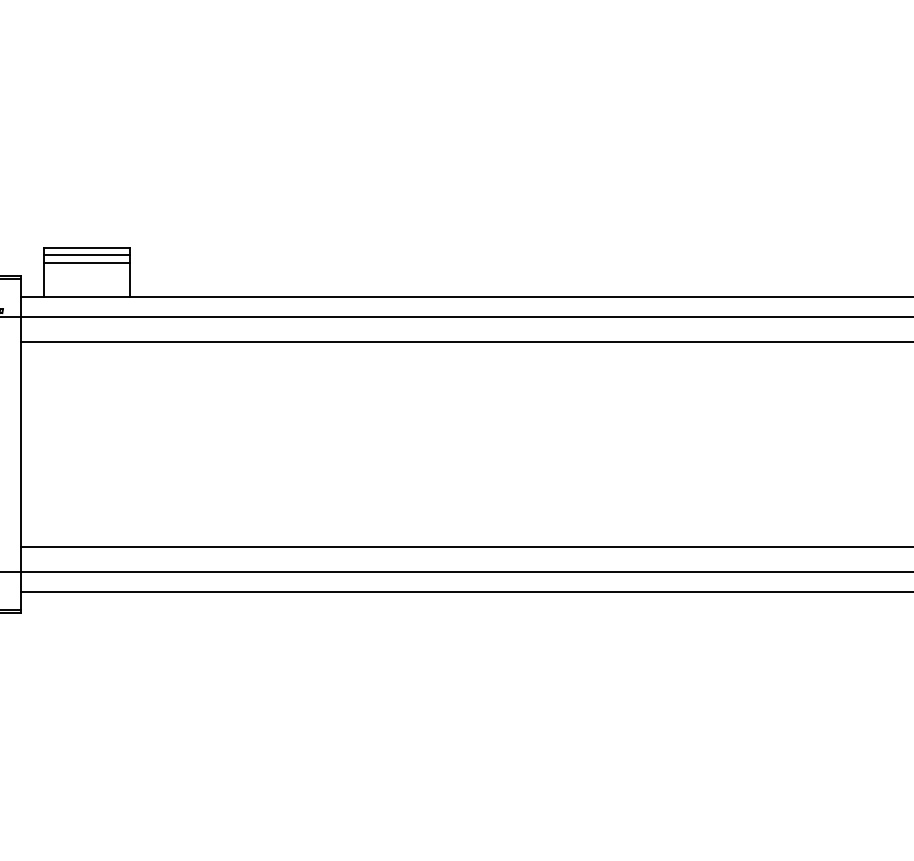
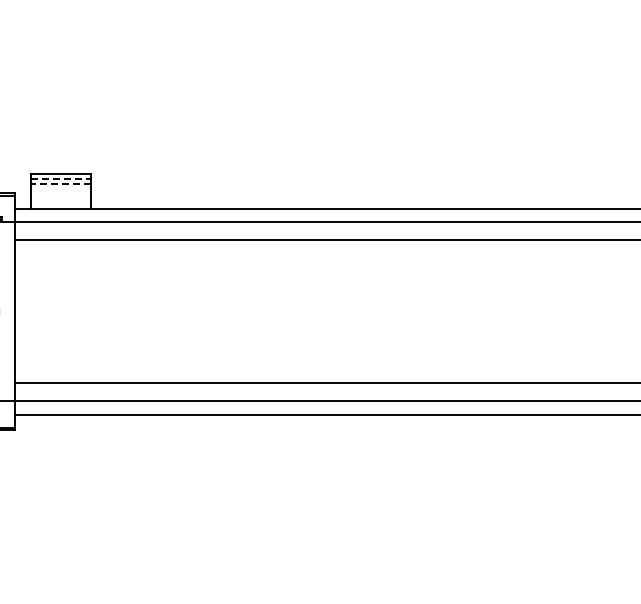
line: (87, 254) -> (61, 178), solid -> dashed
line: (86, 263) -> (60, 184), solid -> dashed

